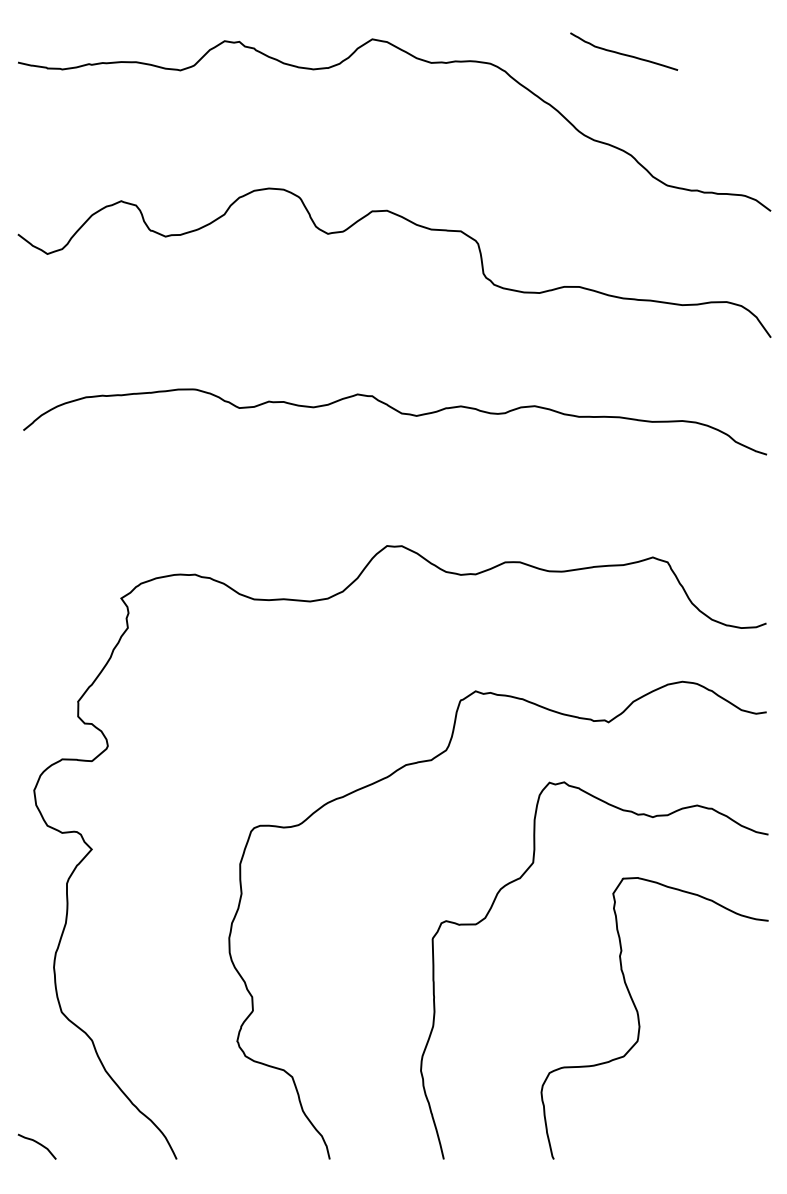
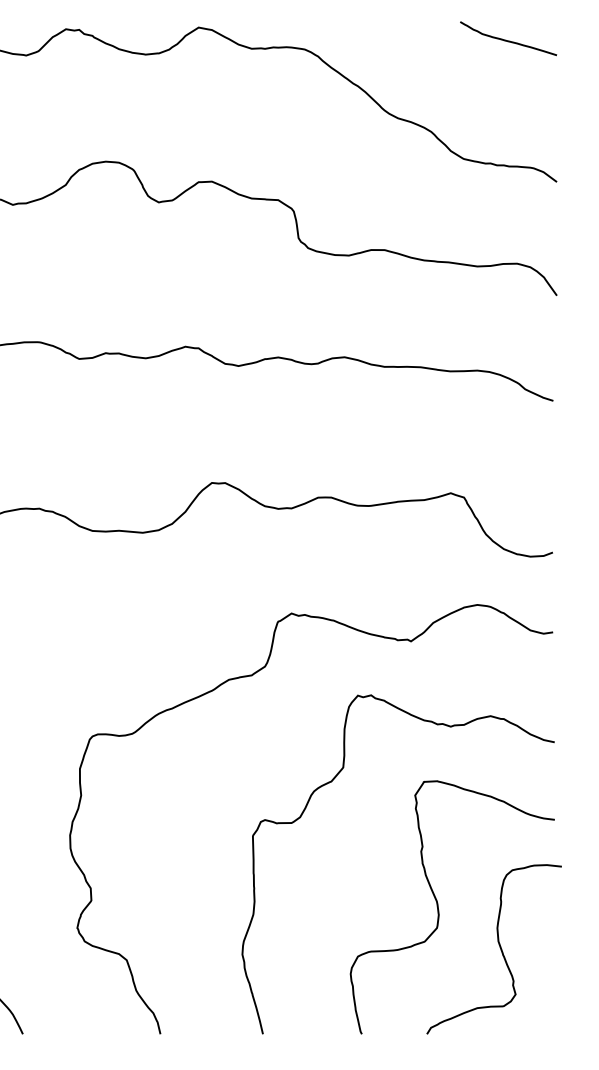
curve: (624, 53) -> (508, 40), moved
curve: (706, 1061) -> (499, 946), added

